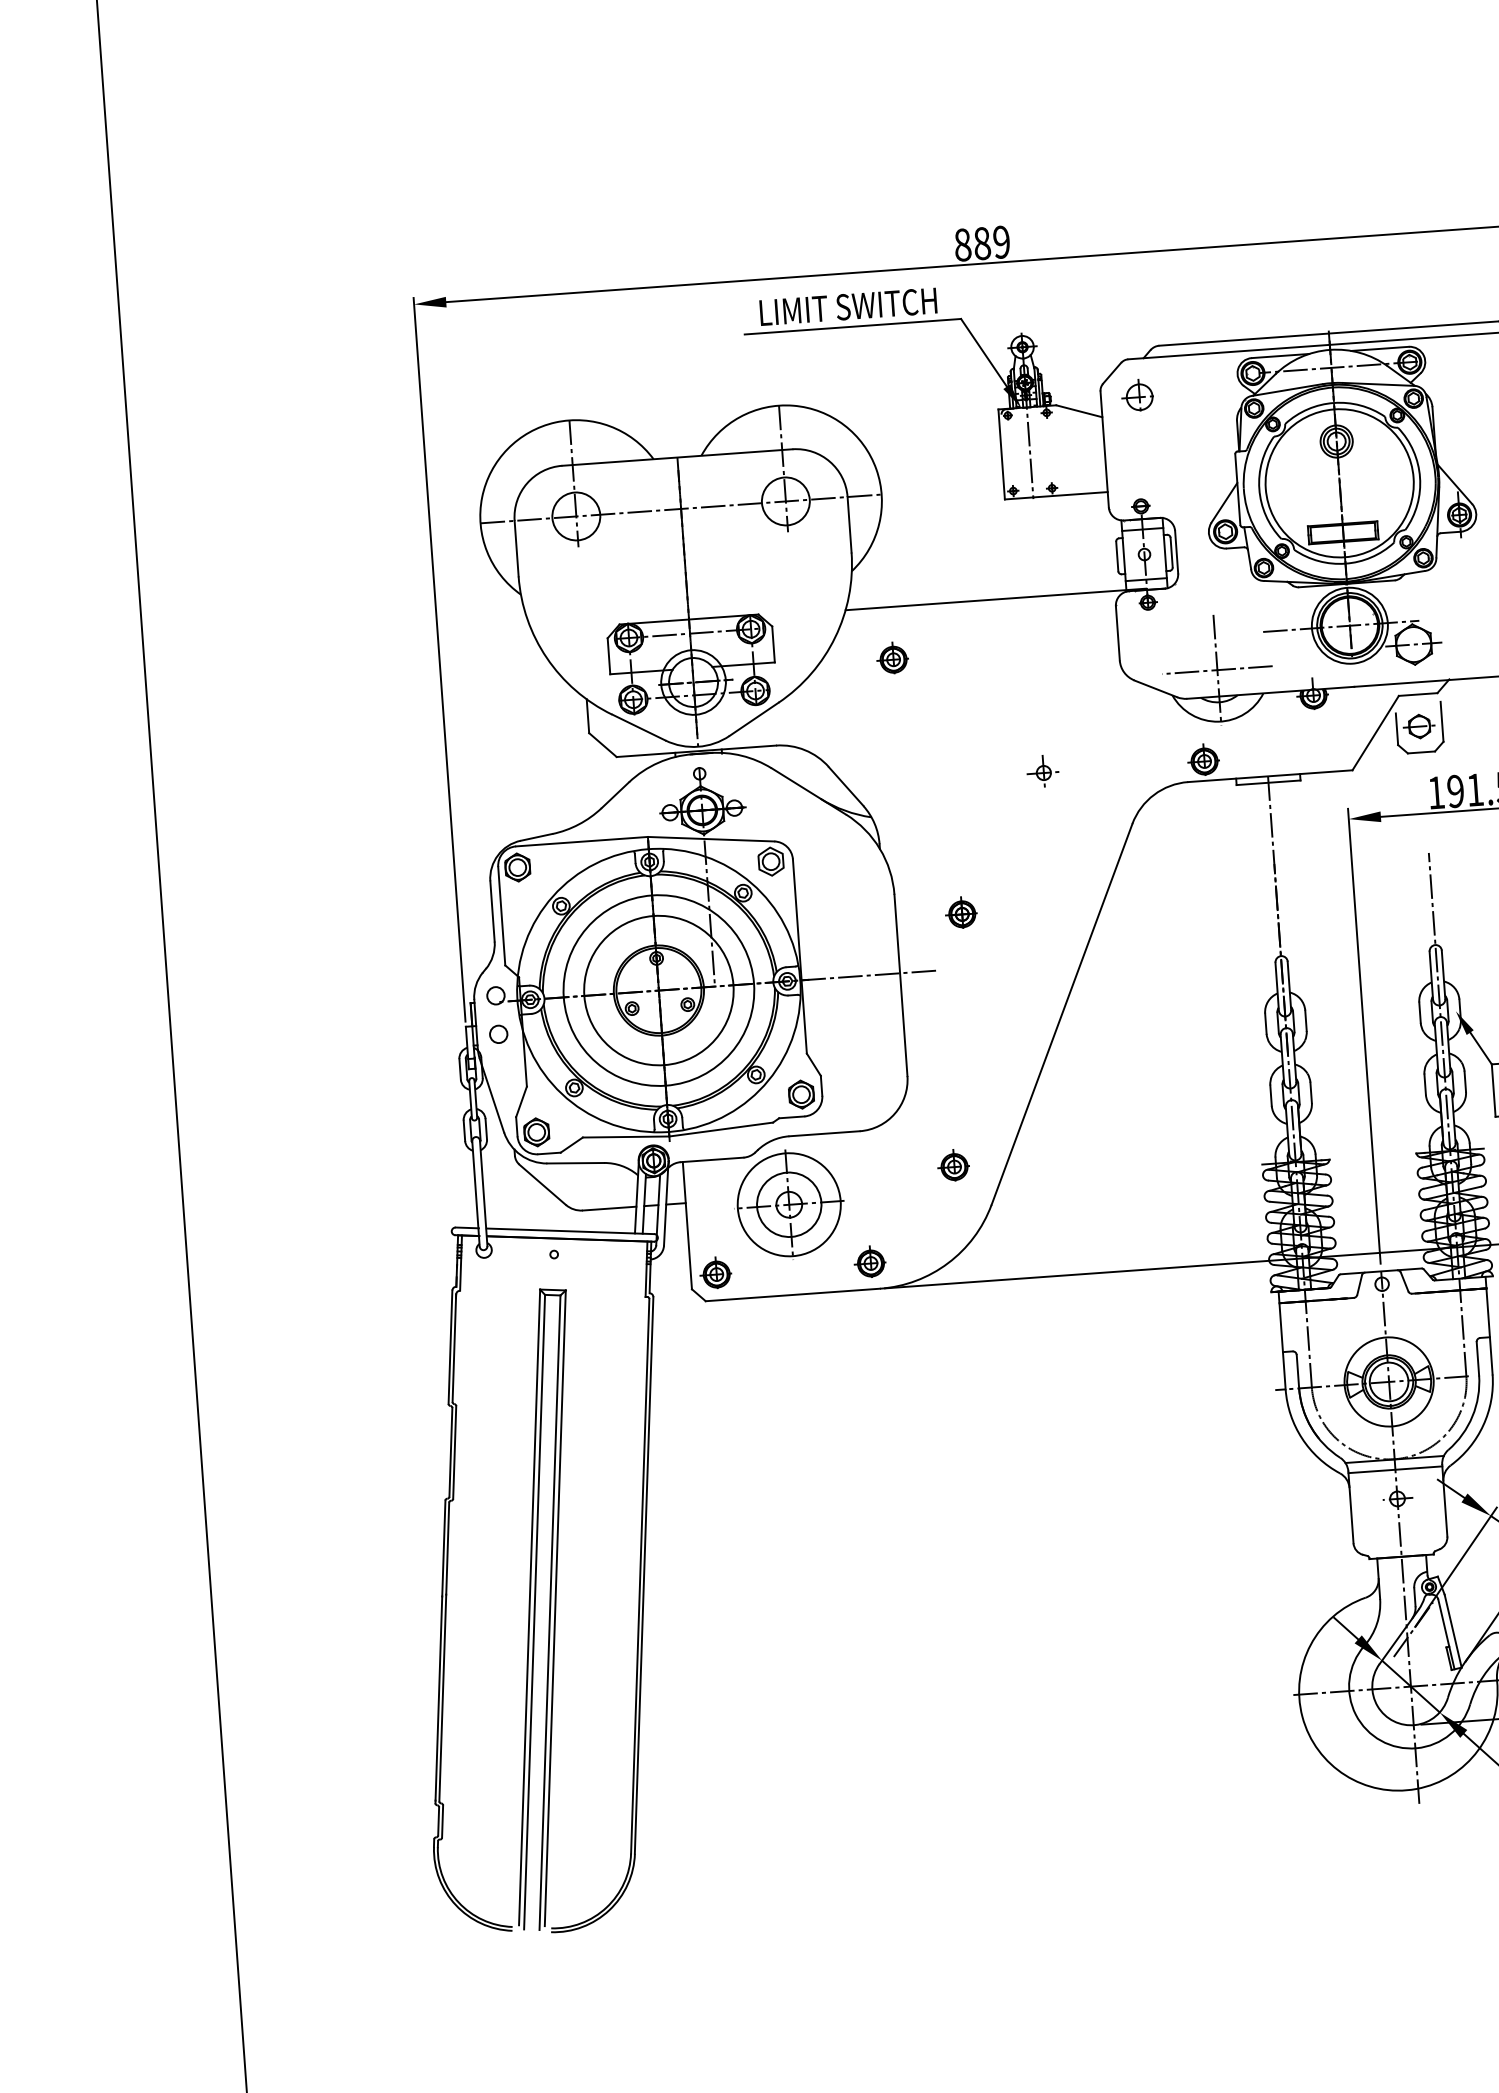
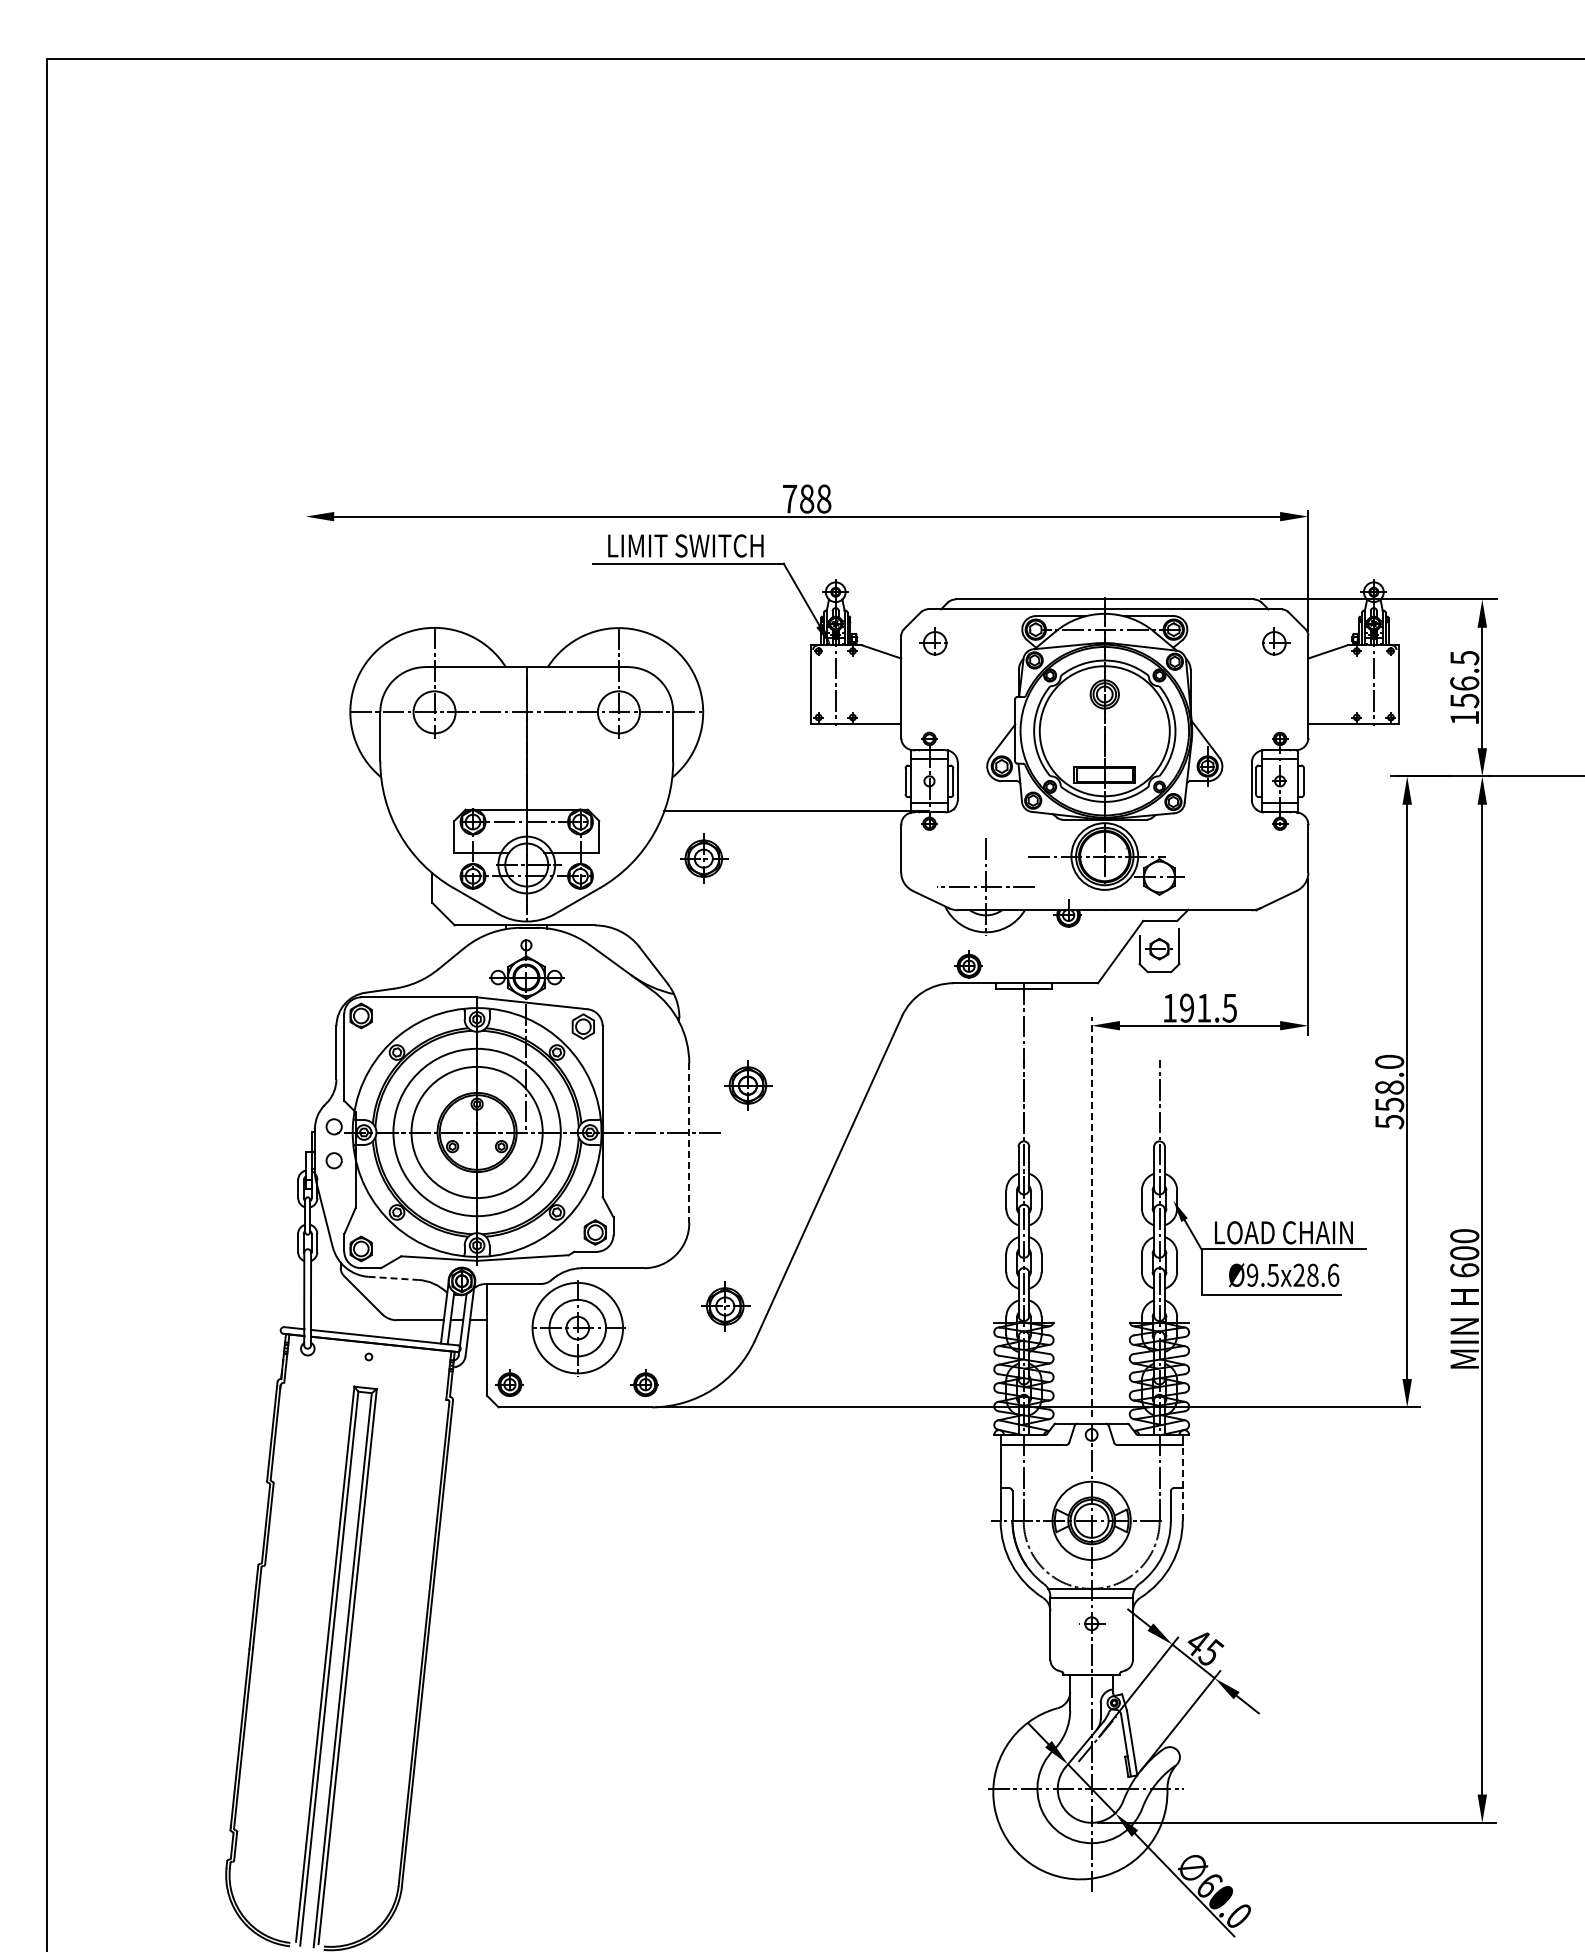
text: (981, 243) -> (806, 498), 889 -> 788
part: (892, 657) -> (702, 855), size x1.6
line: (439, 659) -> (305, 828), removed
part: (1042, 771) -> (826, 964), removed
part: (961, 912) -> (746, 1083), size x1.6
line: (901, 985) -> (689, 1143), solid -> dashed
line: (1364, 1036) -> (1091, 1216), solid -> dashed
line: (575, 1163) -> (393, 1278), solid -> dashed
part: (952, 1164) -> (723, 1303), size x1.6
line: (1489, 1330) -> (1182, 1482), solid -> dashed

